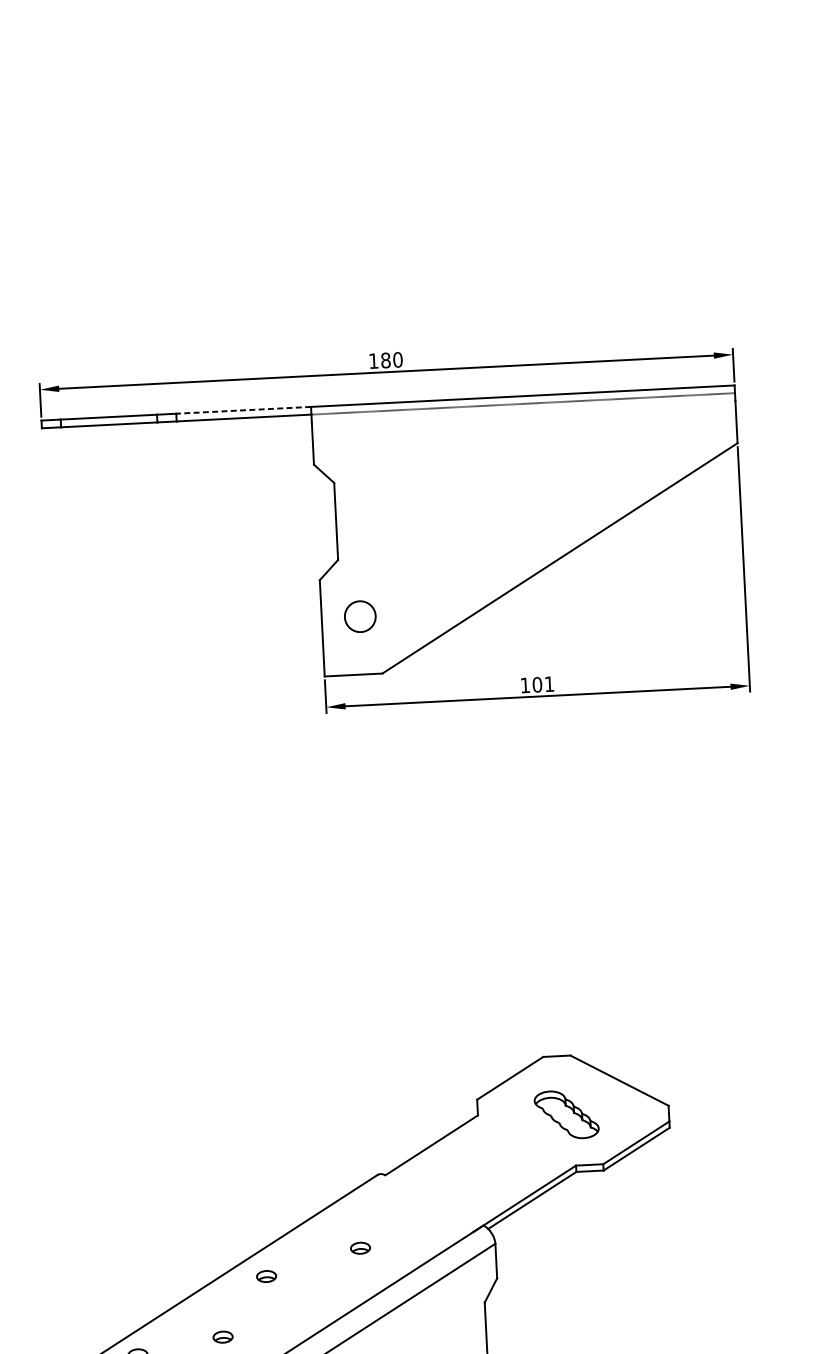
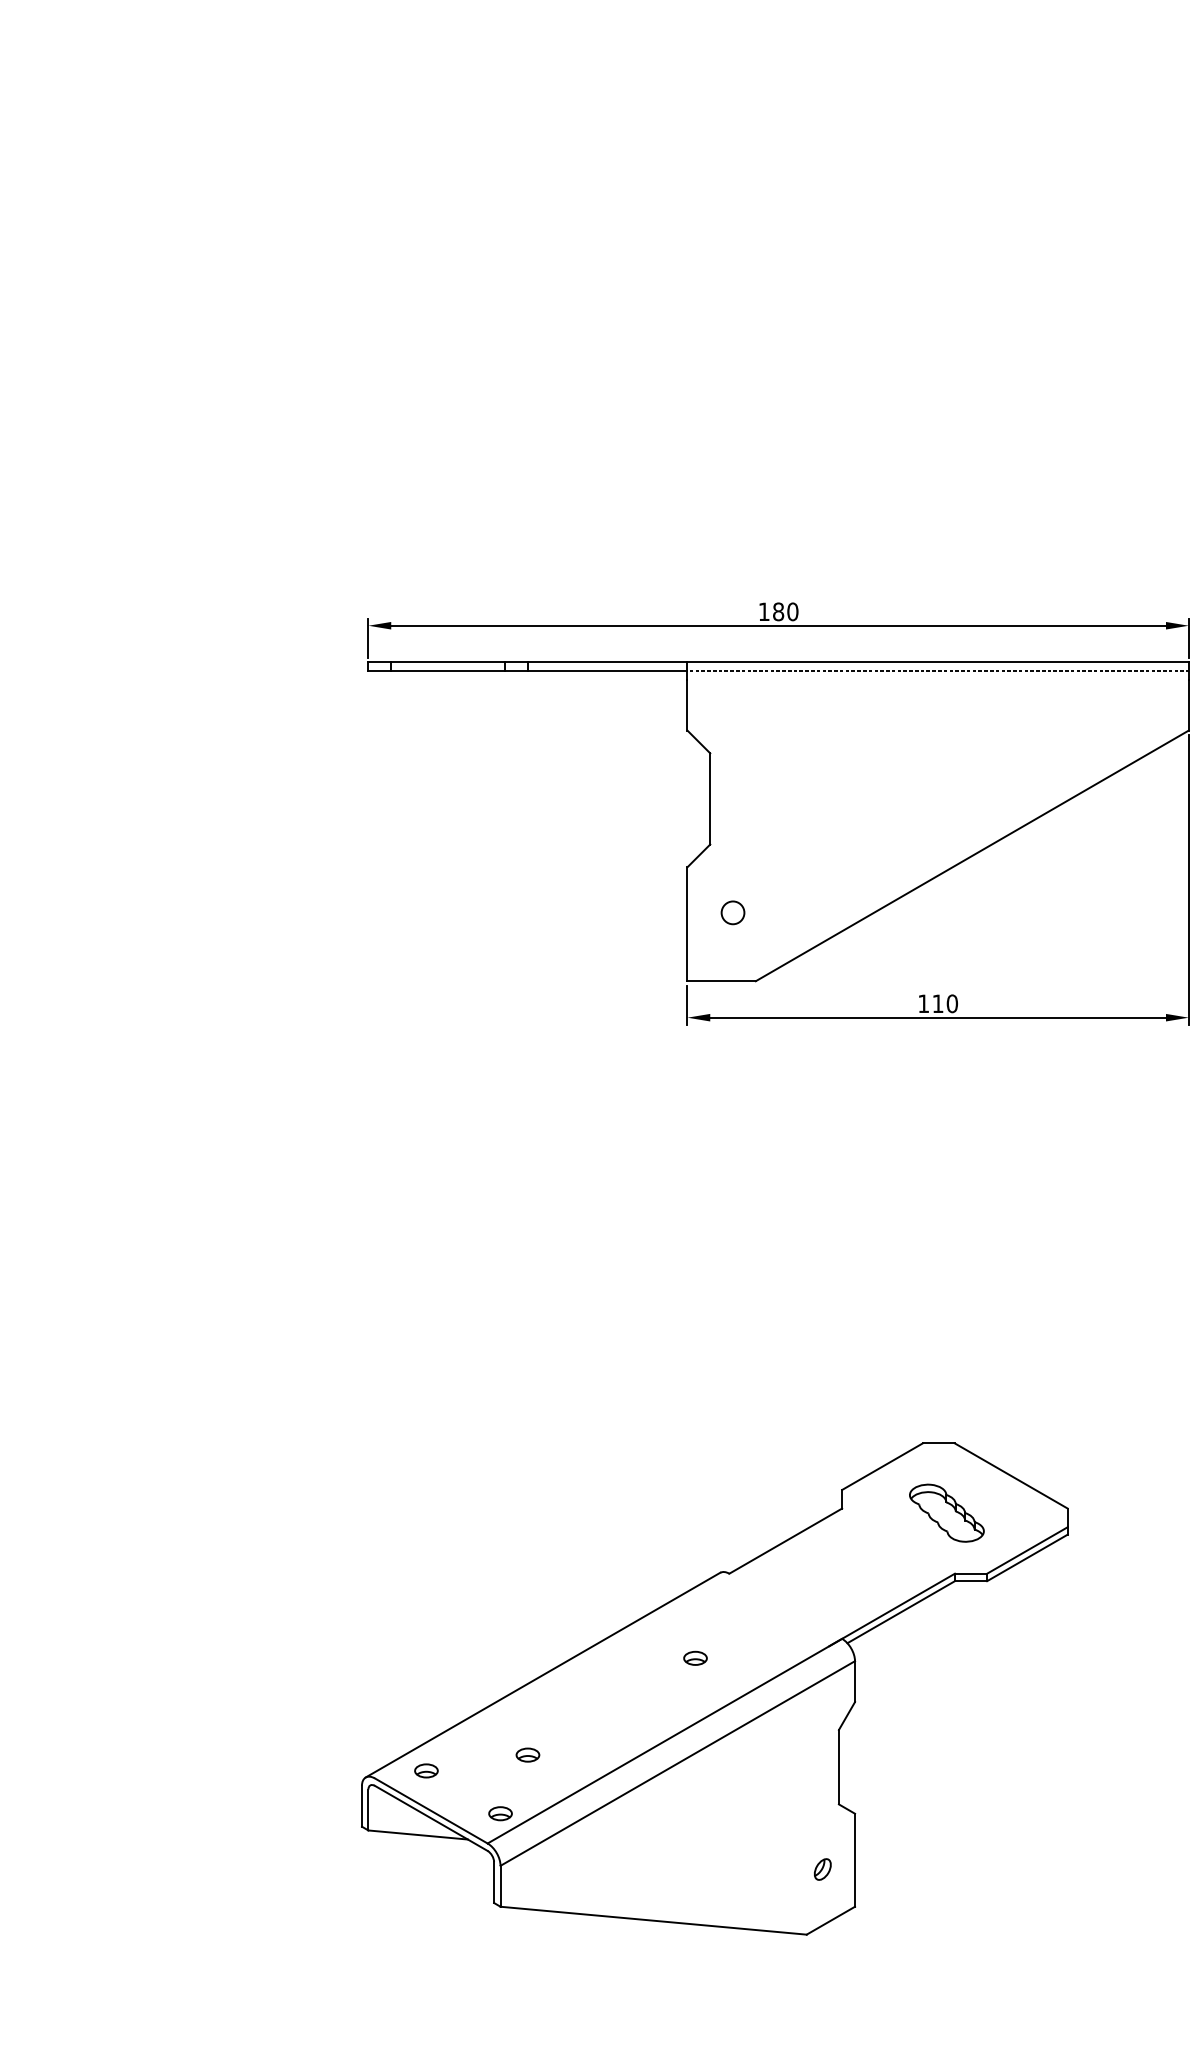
line: (243, 410) -> (607, 662), dashed -> solid
circle: (359, 616) -> (732, 912), size x0.62
text: (542, 684) -> (944, 1003), 101 -> 110
part: (266, 1276) -> (582, 1685), removed

